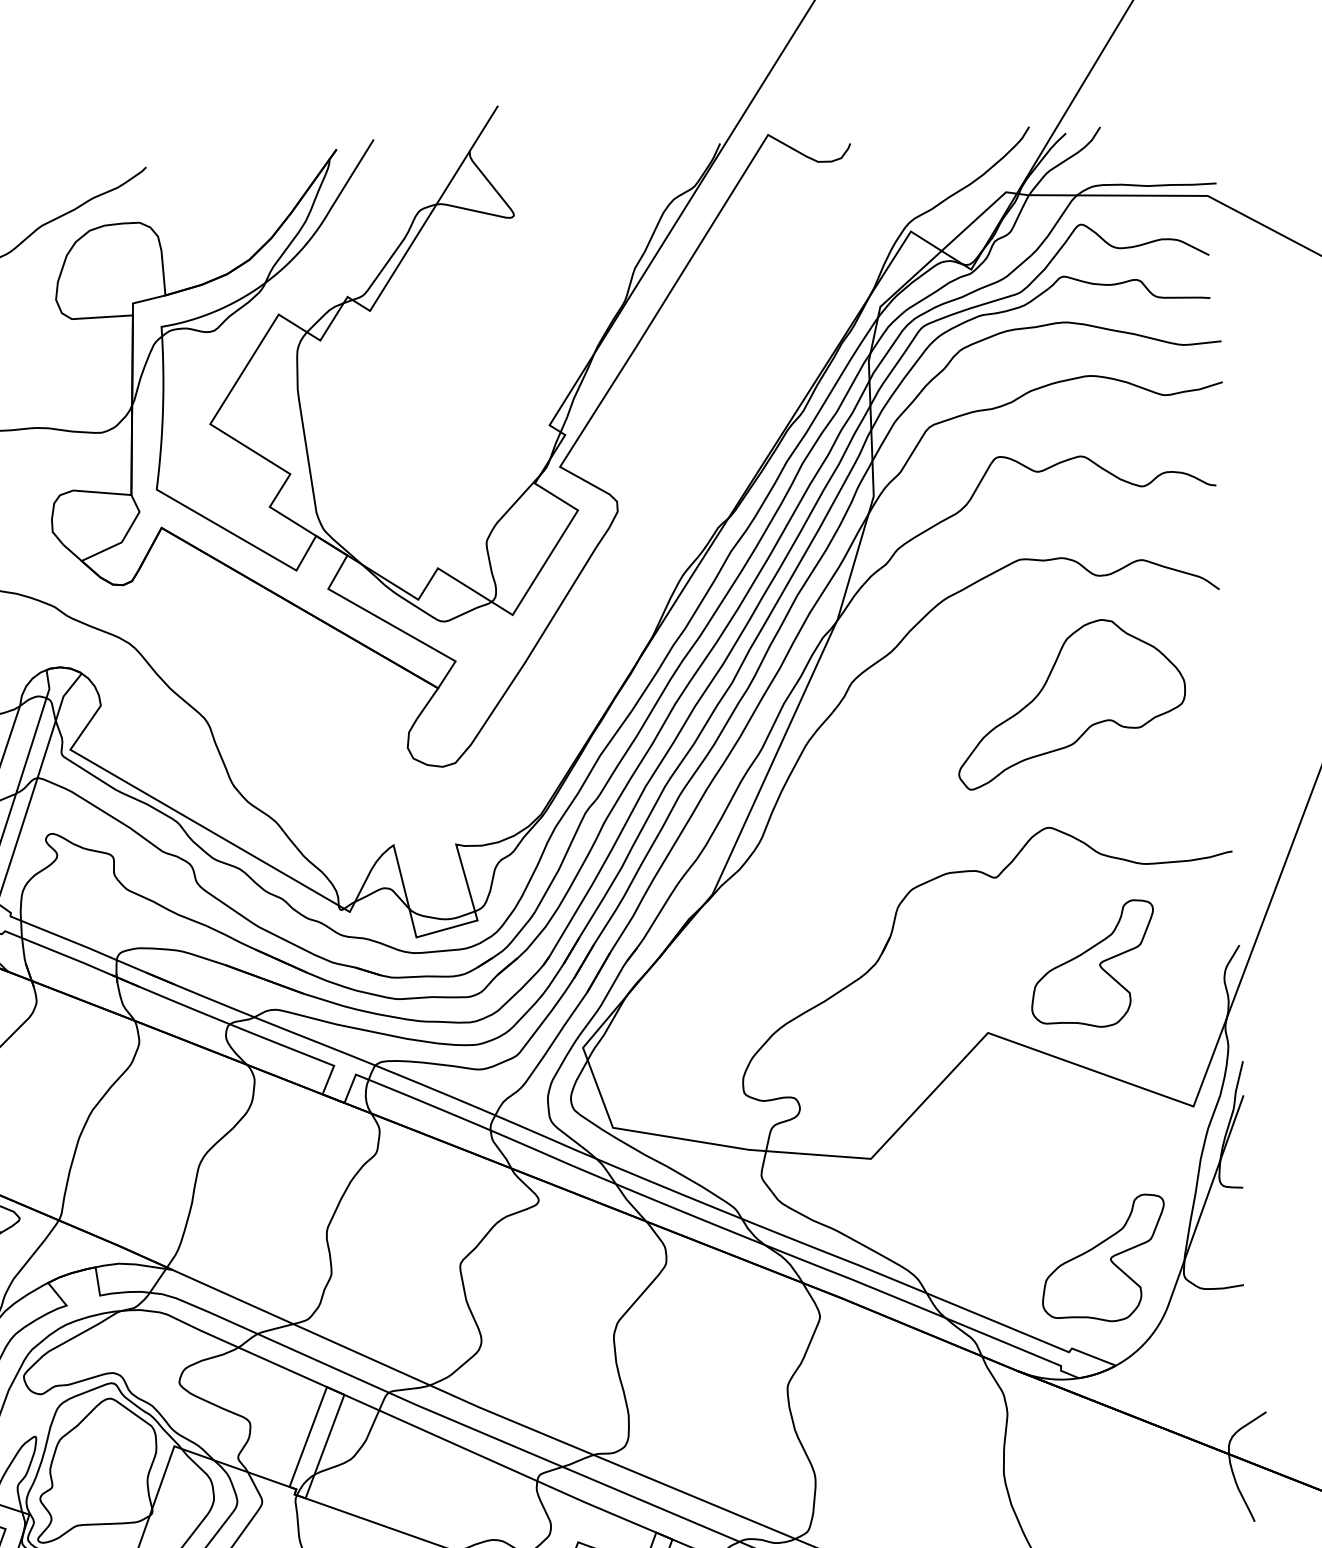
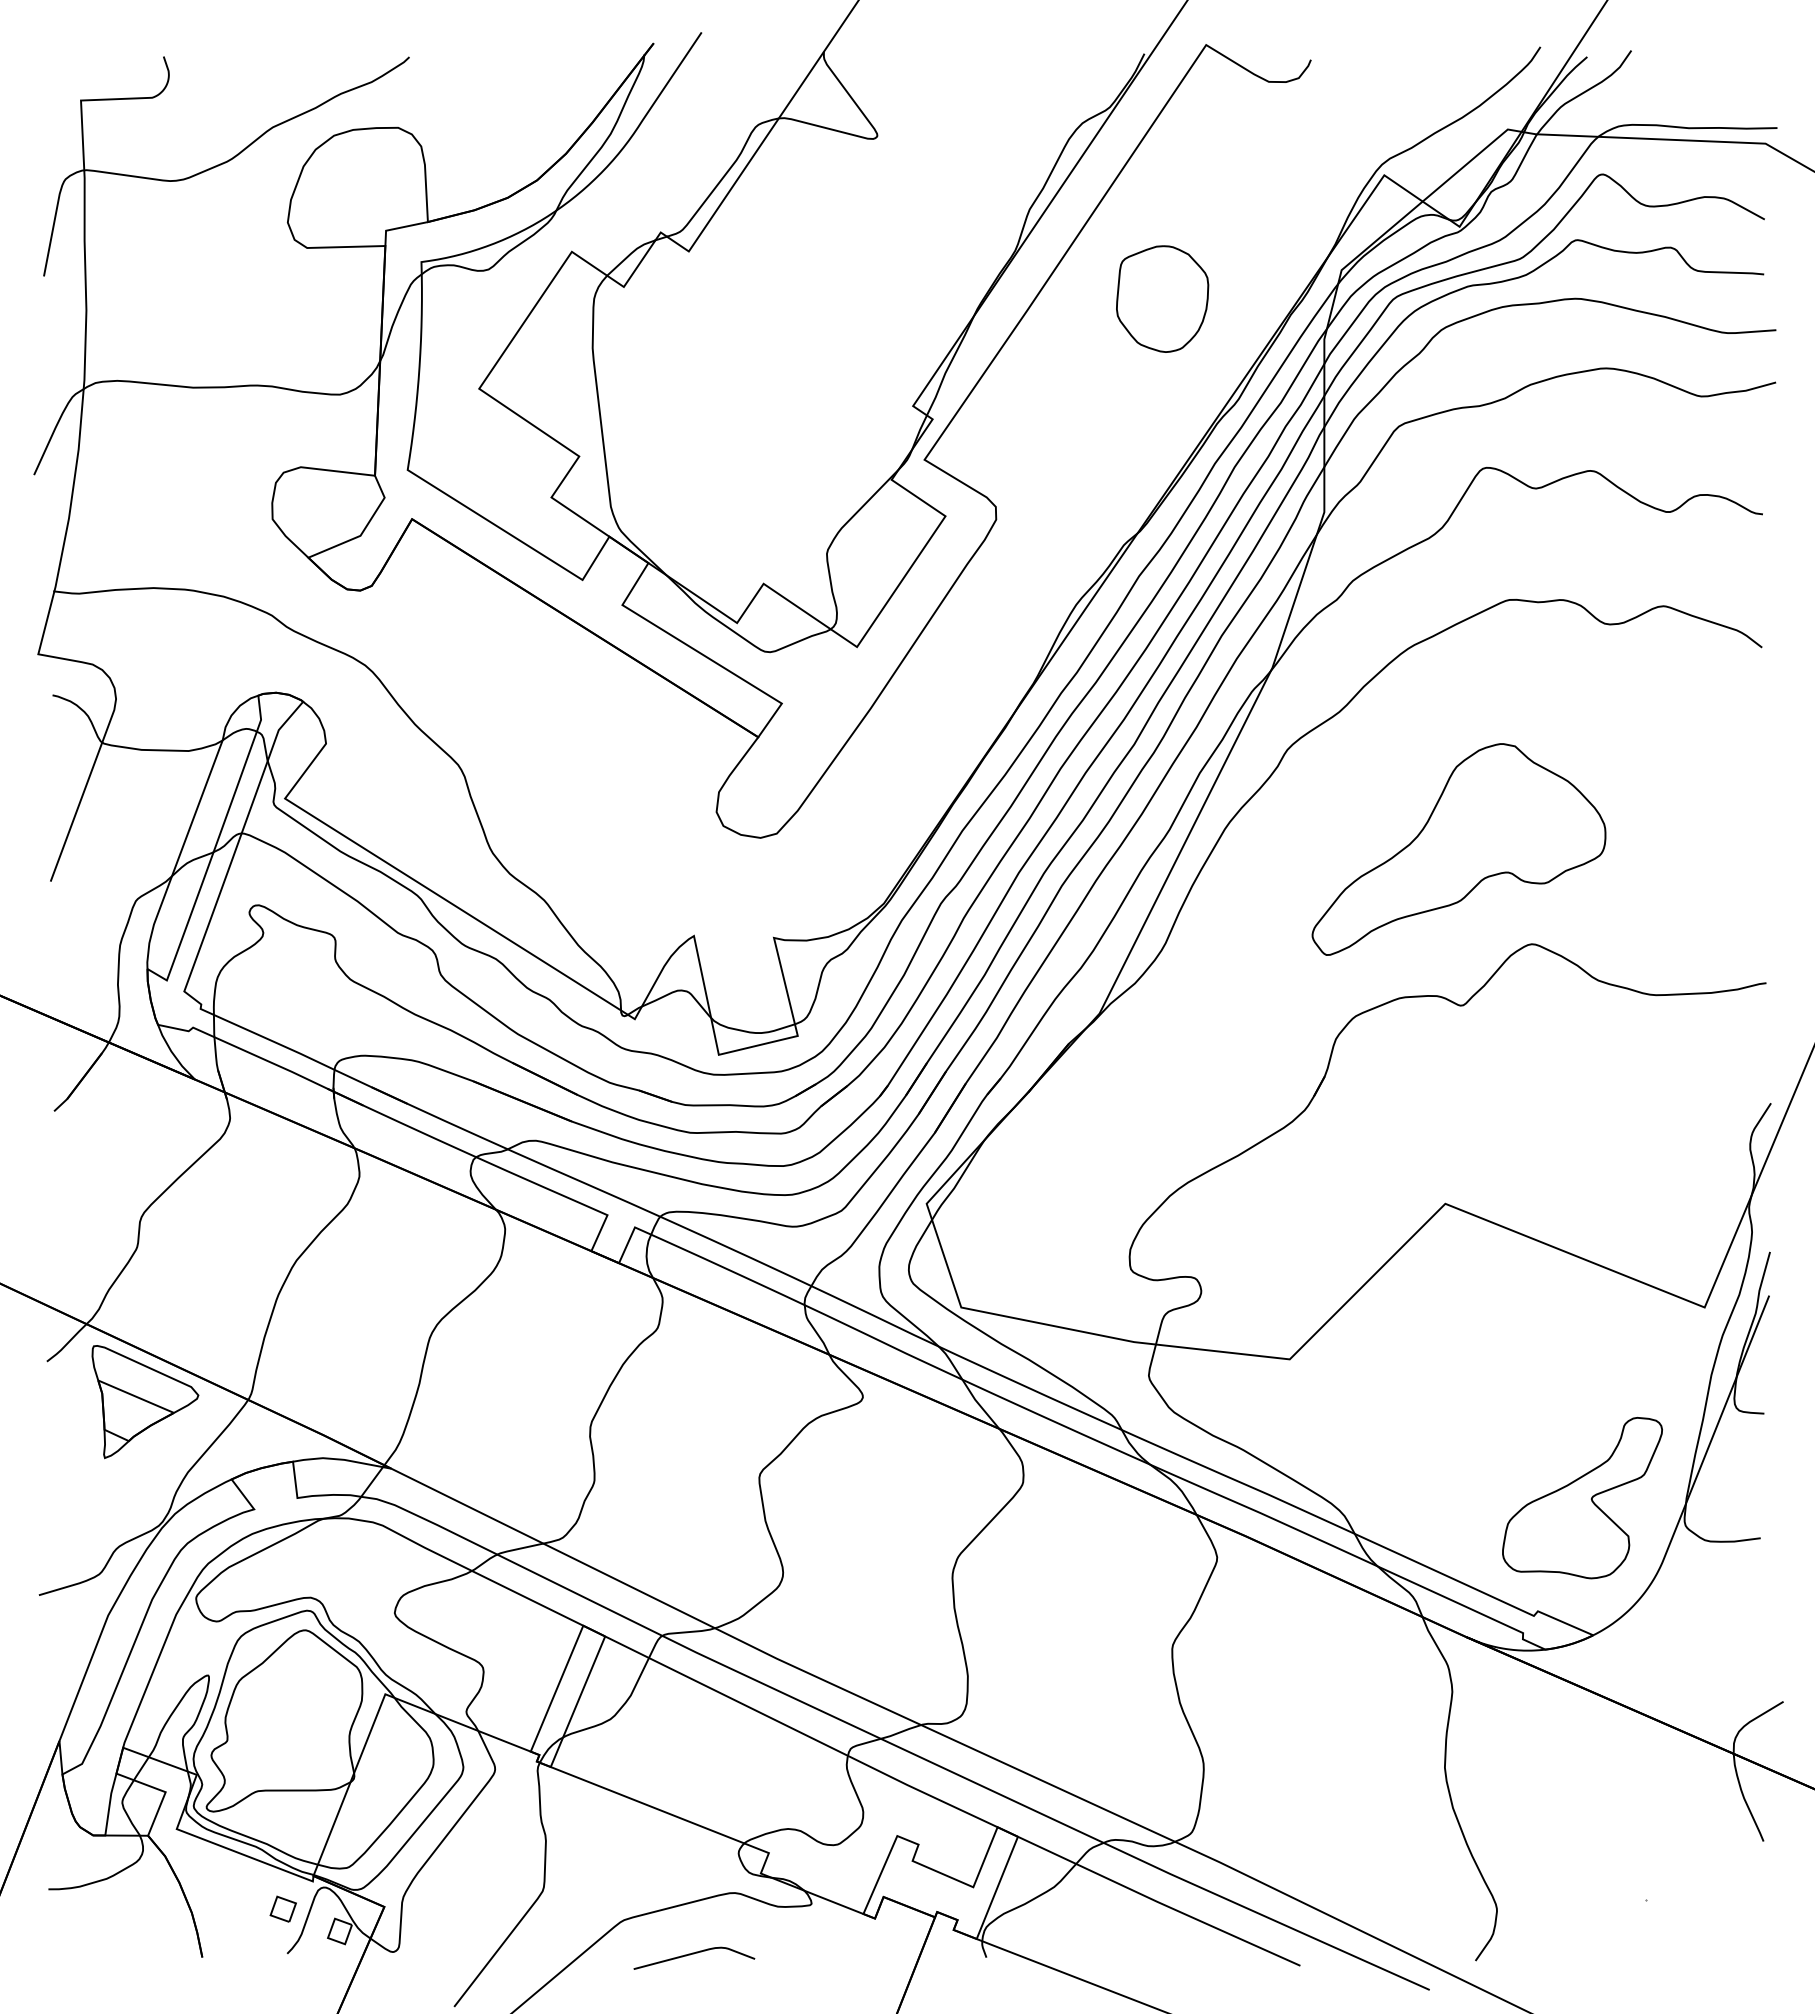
part: (741, 334) -> (1162, 298), added
part: (1070, 703) -> (1458, 849), moved
part: (1092, 964) -> (1582, 1121), removed

